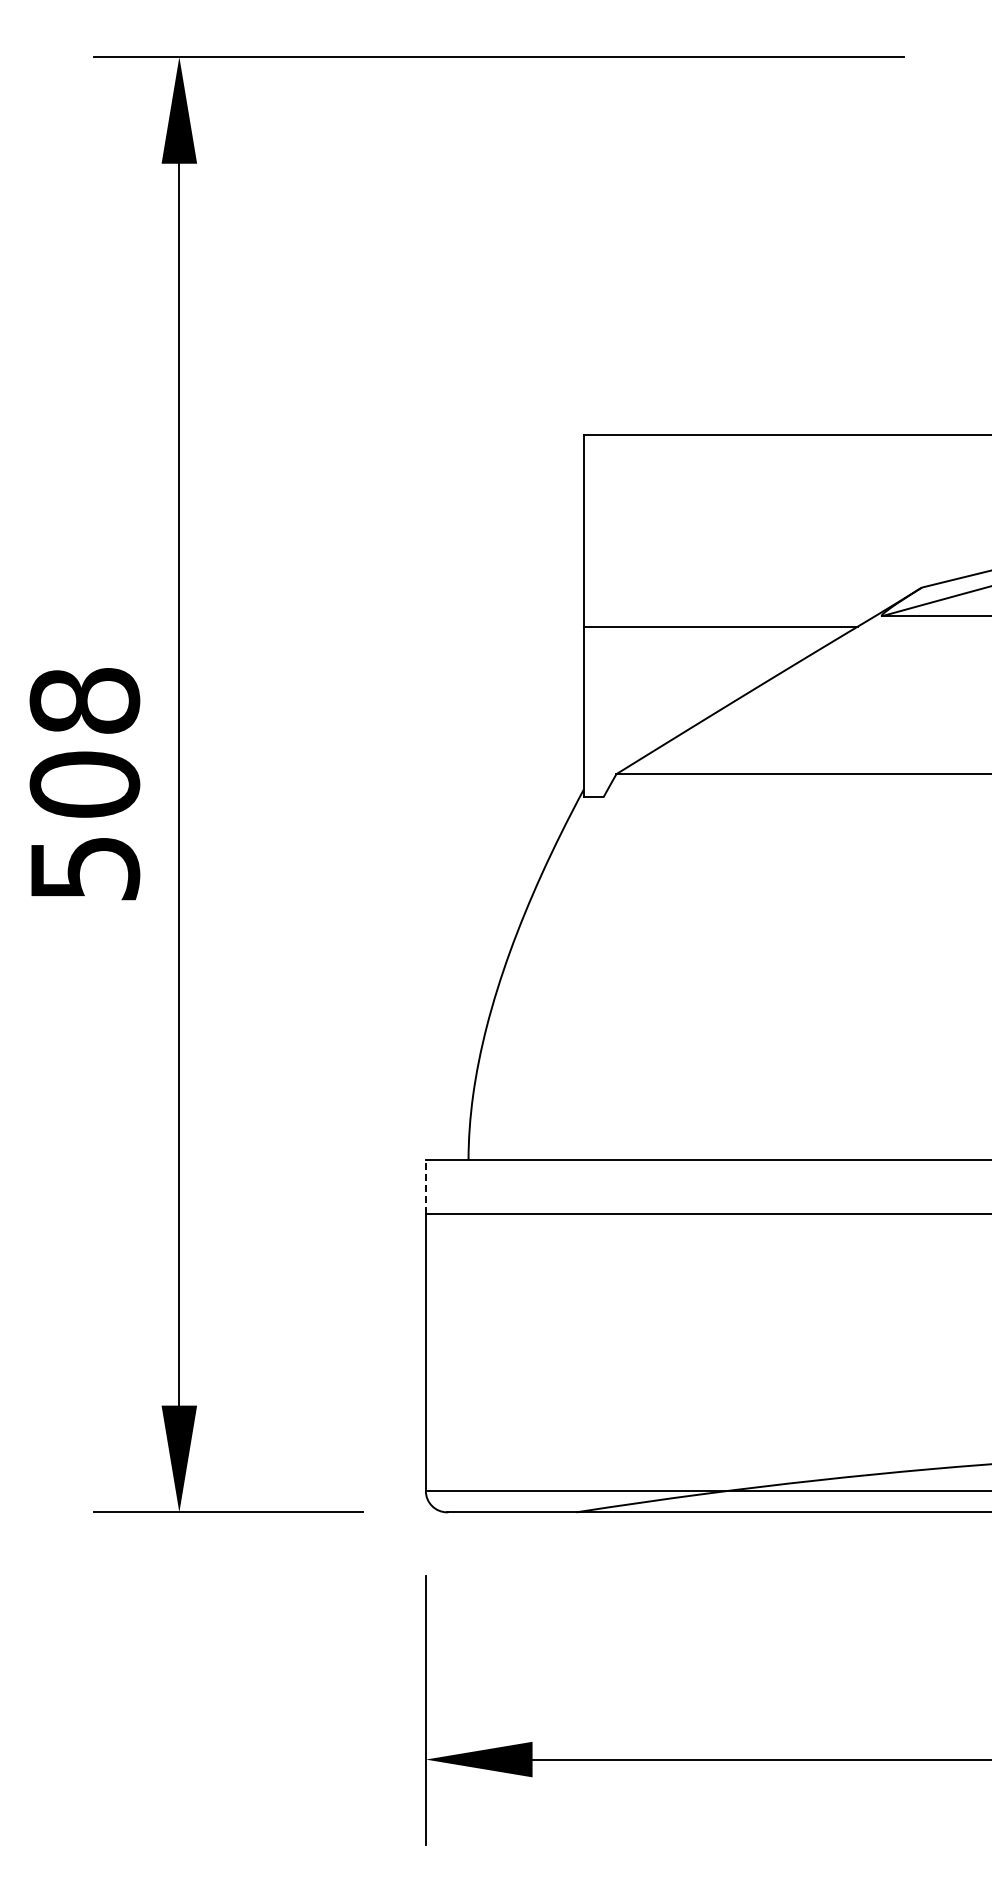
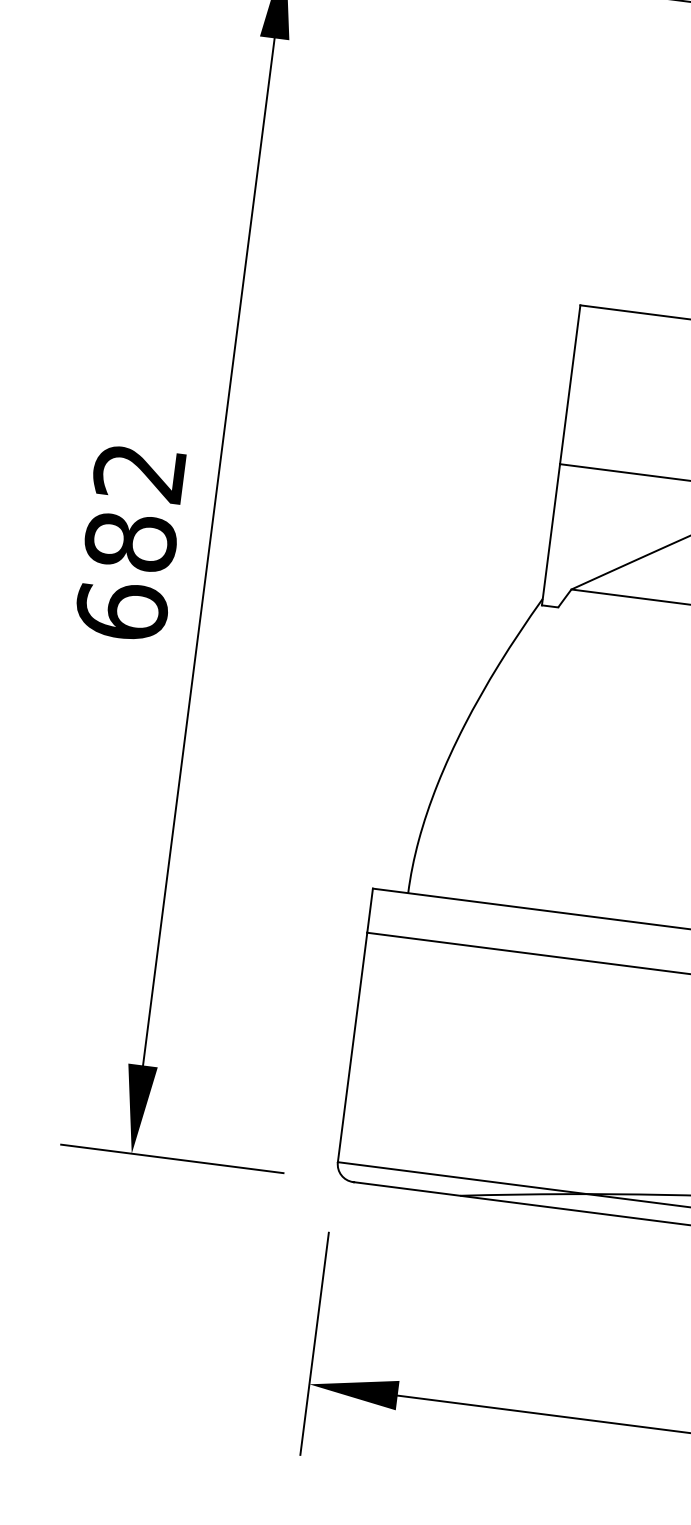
text: (84, 784) -> (130, 541), 508 -> 682
line: (425, 1186) -> (369, 910), dashed -> solid

